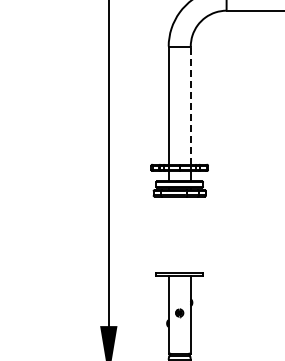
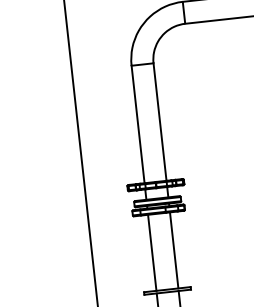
line: (190, 105) -> (159, 121), dashed -> solid
line: (168, 234) -> (152, 252), added
line: (190, 234) -> (173, 250), added

